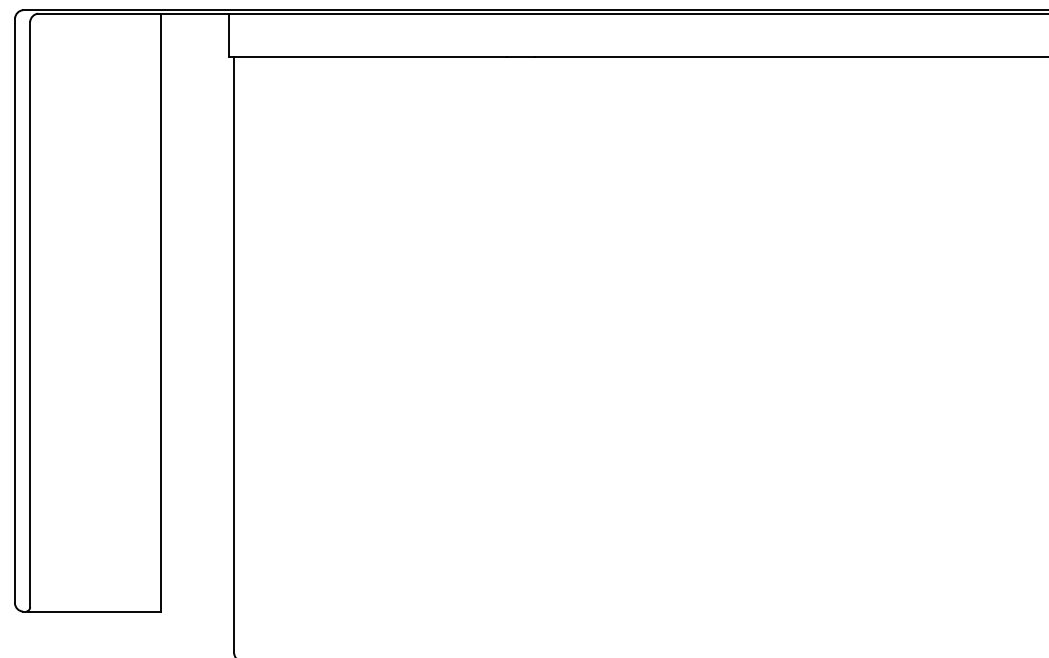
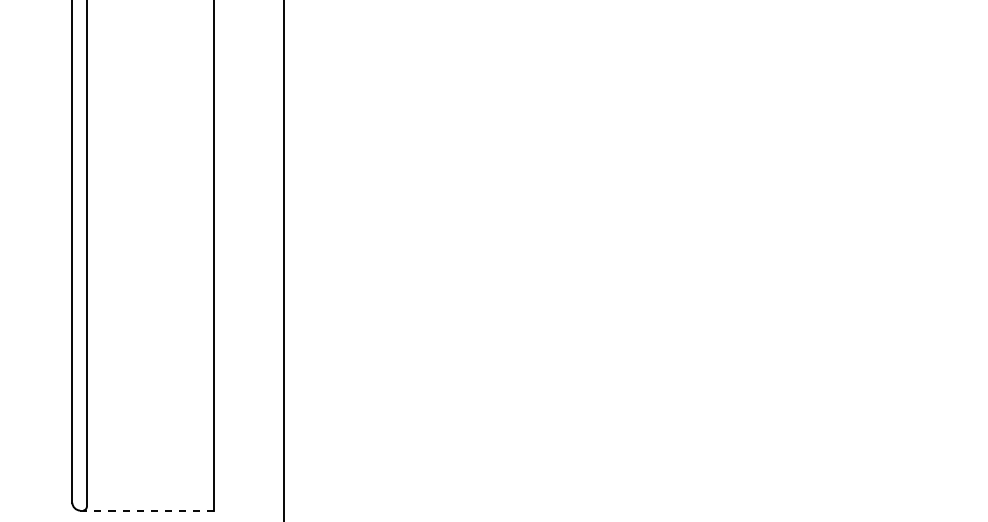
line: (92, 611) -> (147, 510), solid -> dashed

